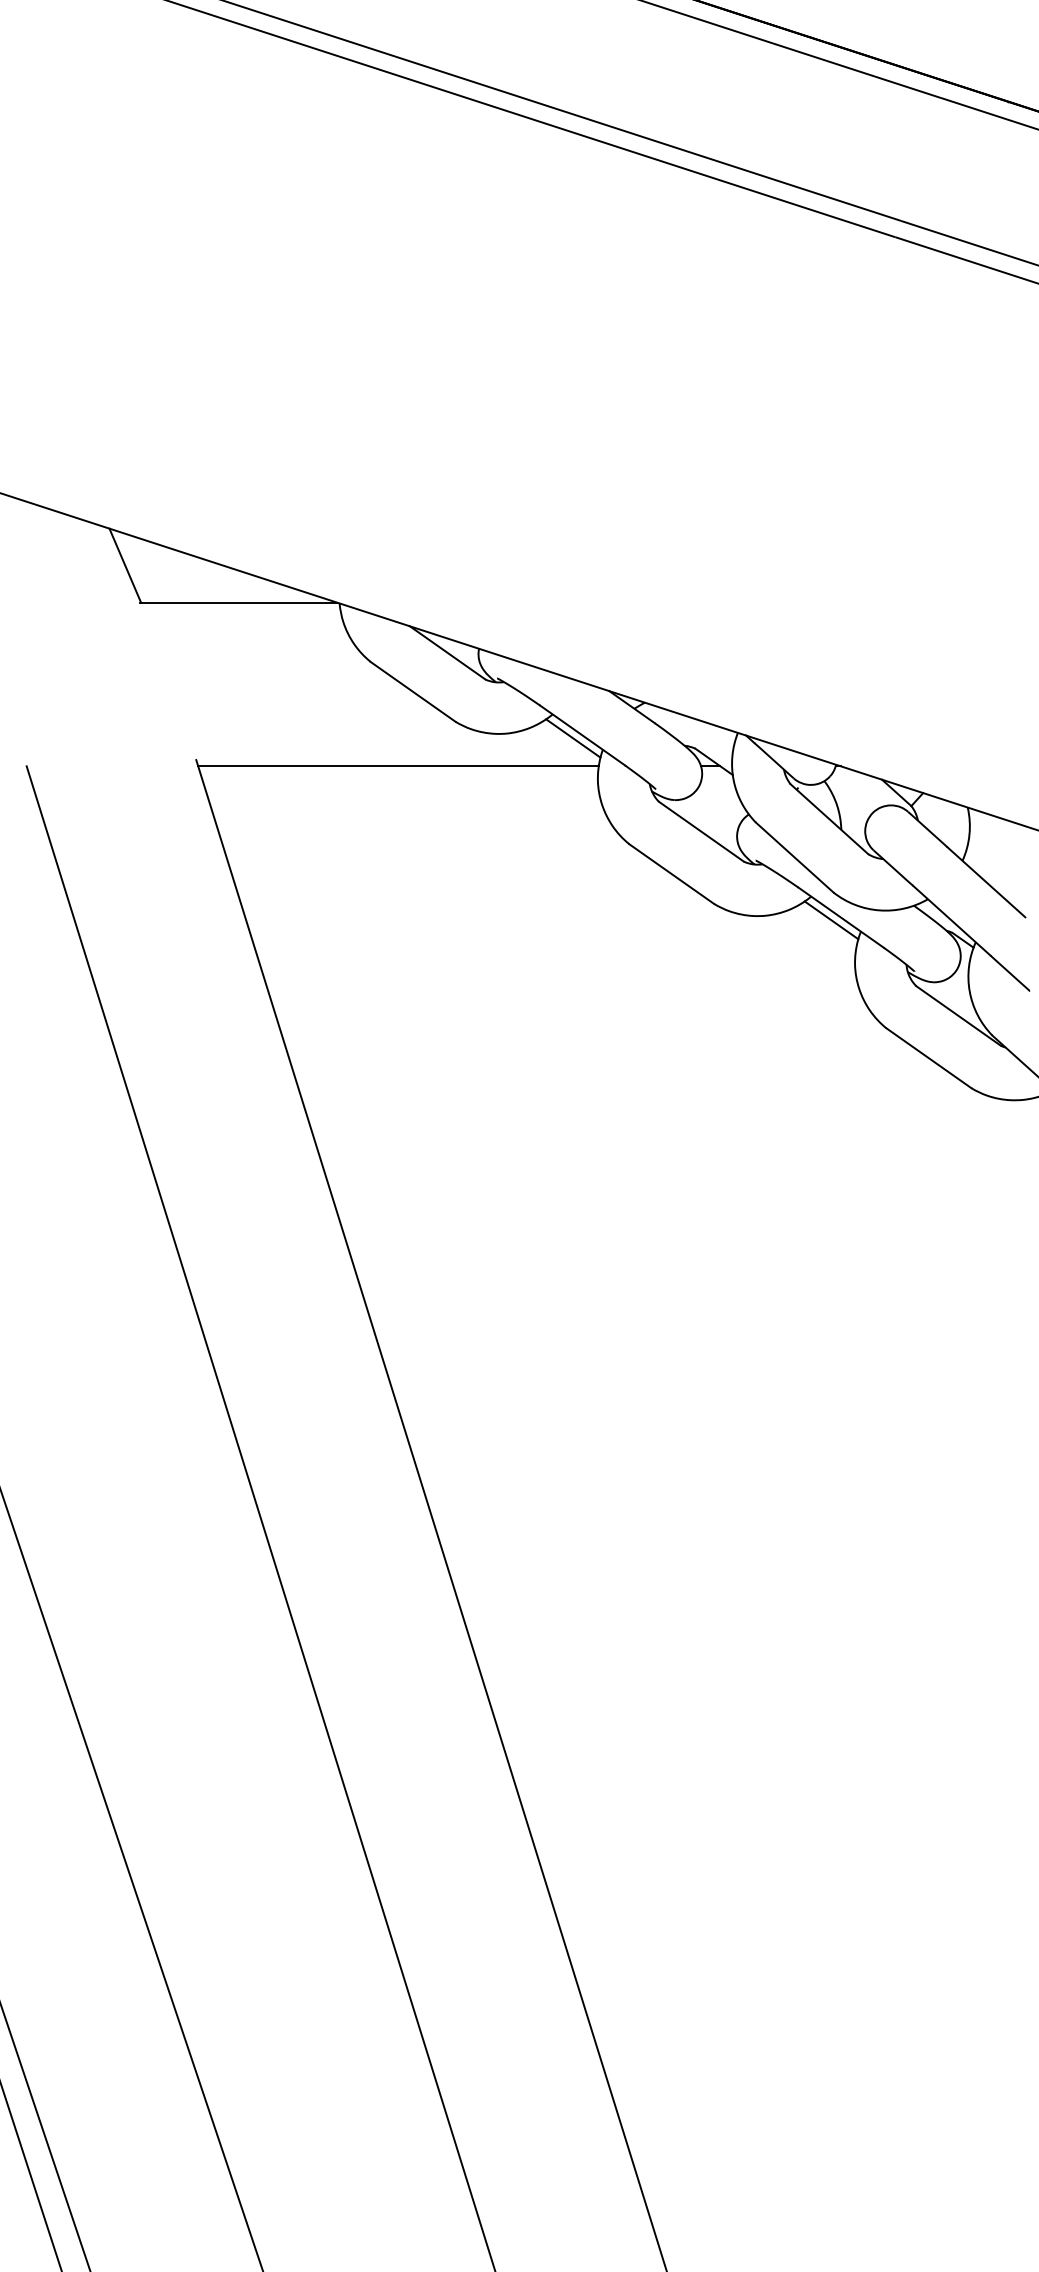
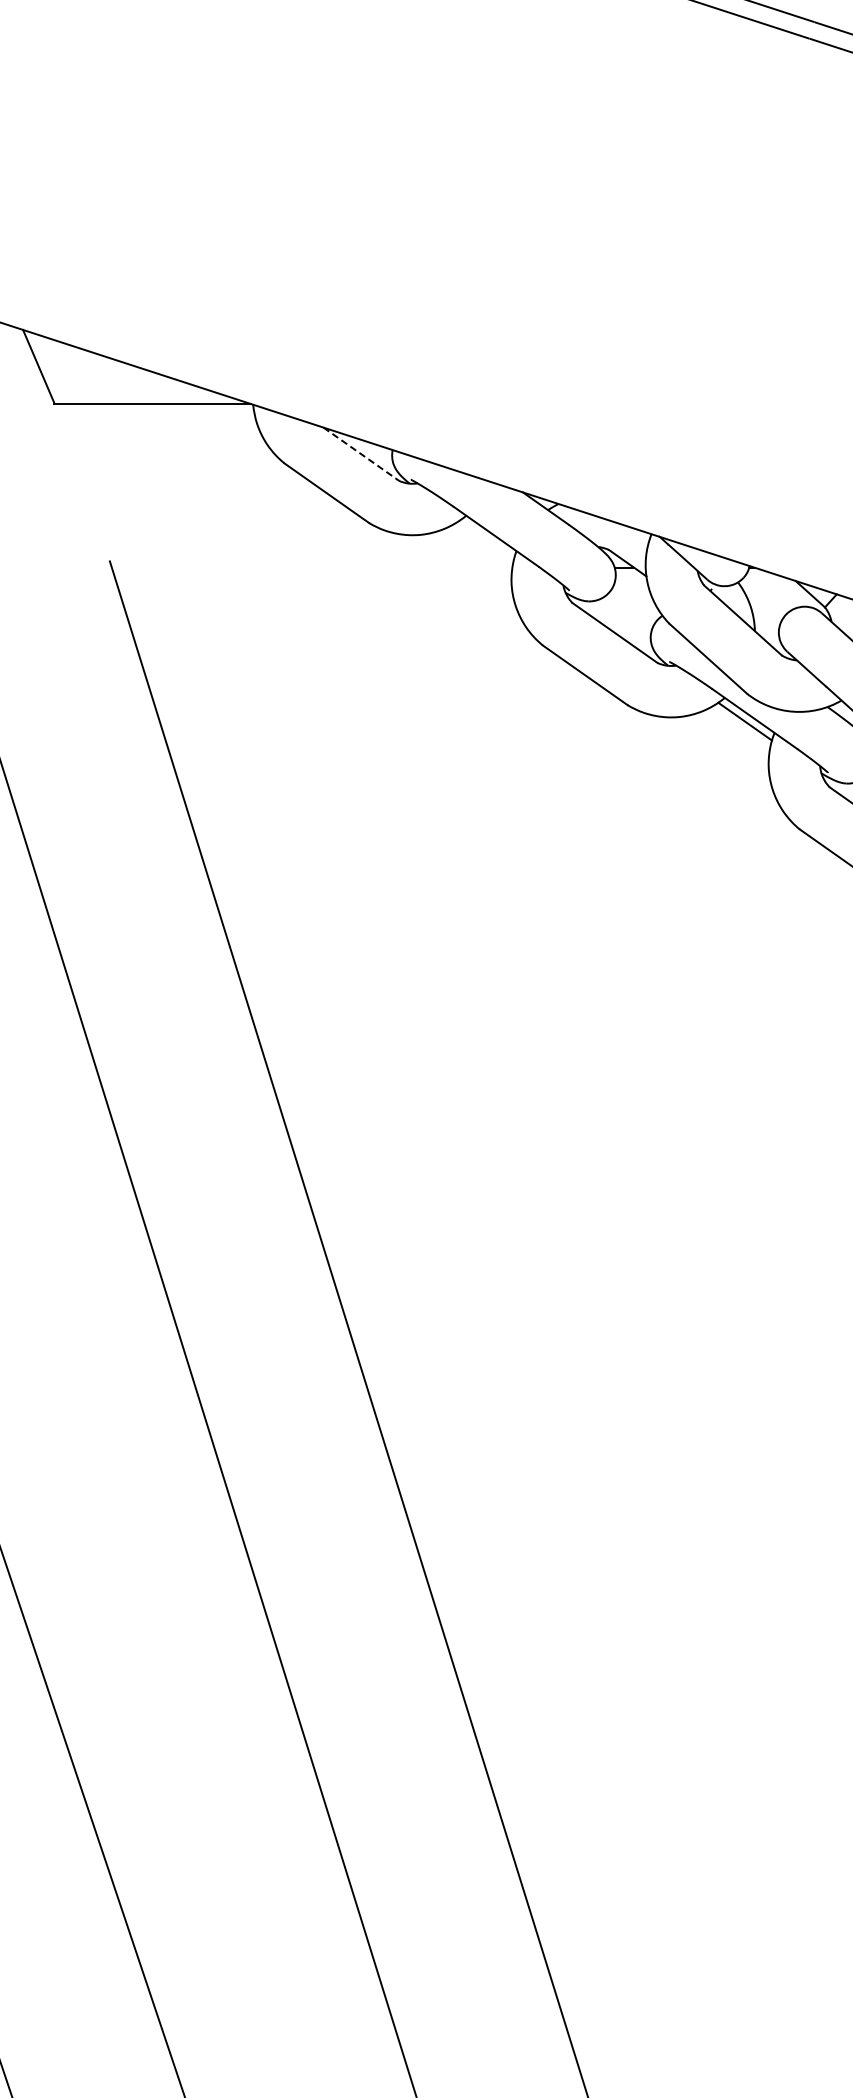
line: (447, 653) -> (361, 454), solid -> dashed
line: (573, 738) -> (487, 539), removed
line: (398, 766) -> (312, 567), removed

